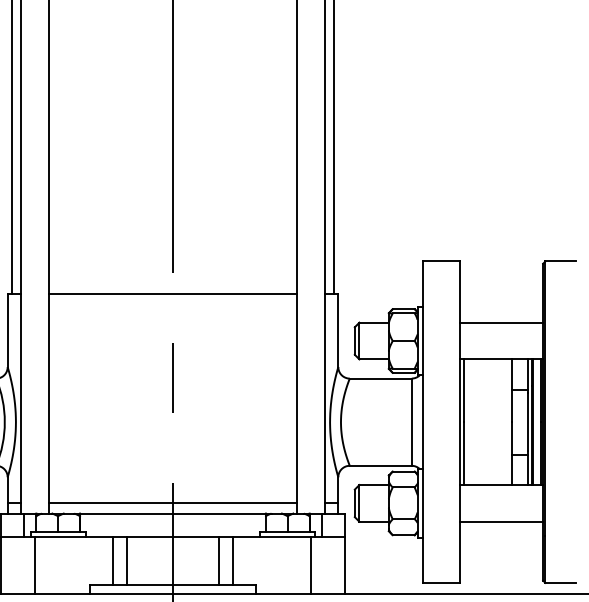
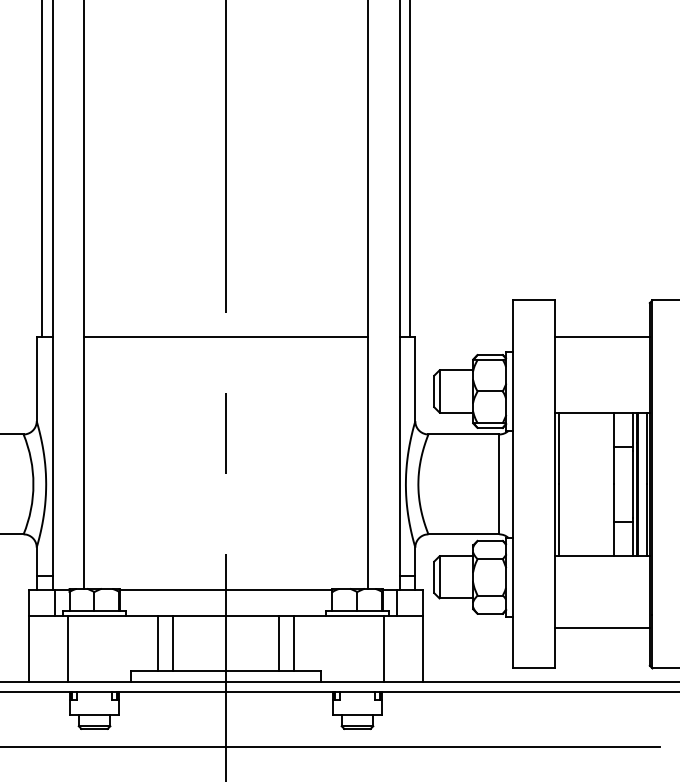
line: (500, 322) -> (601, 337), moved
line: (173, 502) -> (226, 576), removed
line: (500, 521) -> (601, 628), moved

